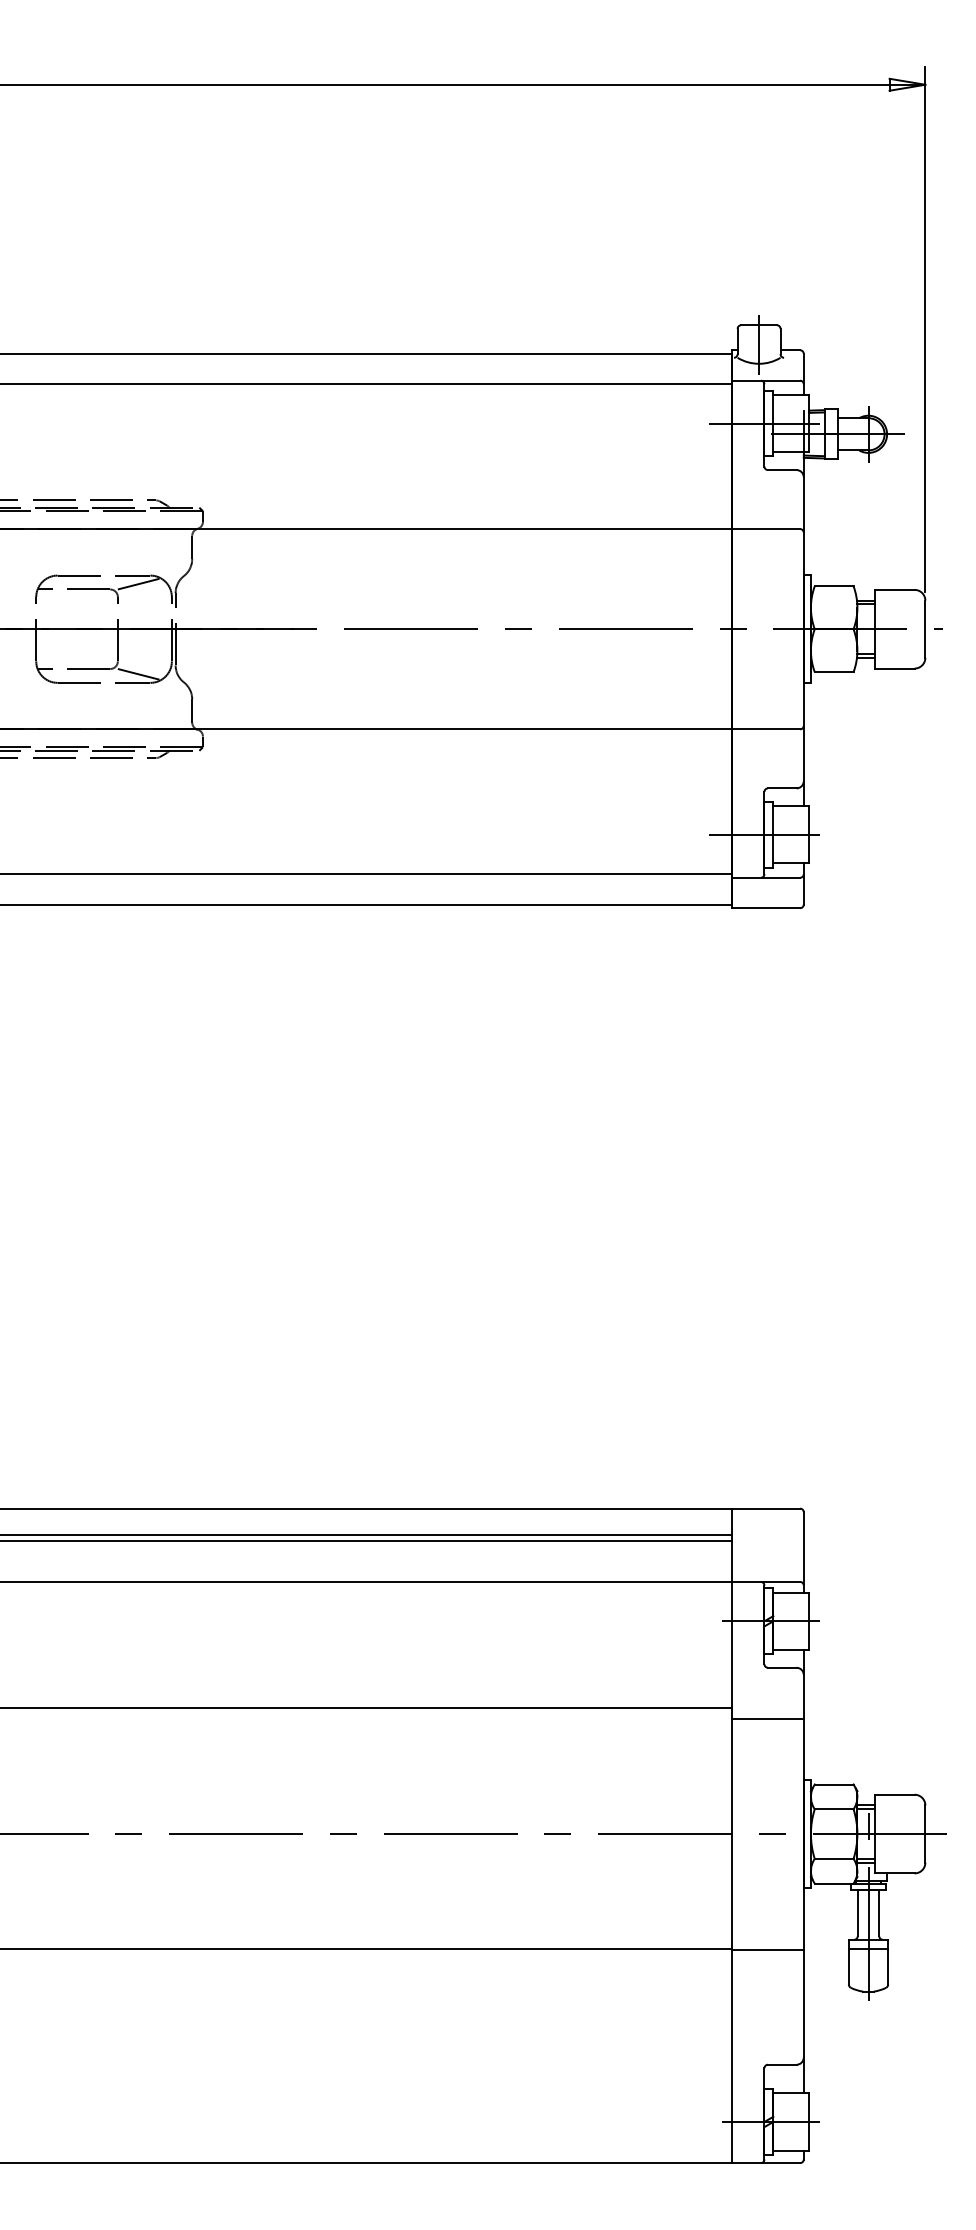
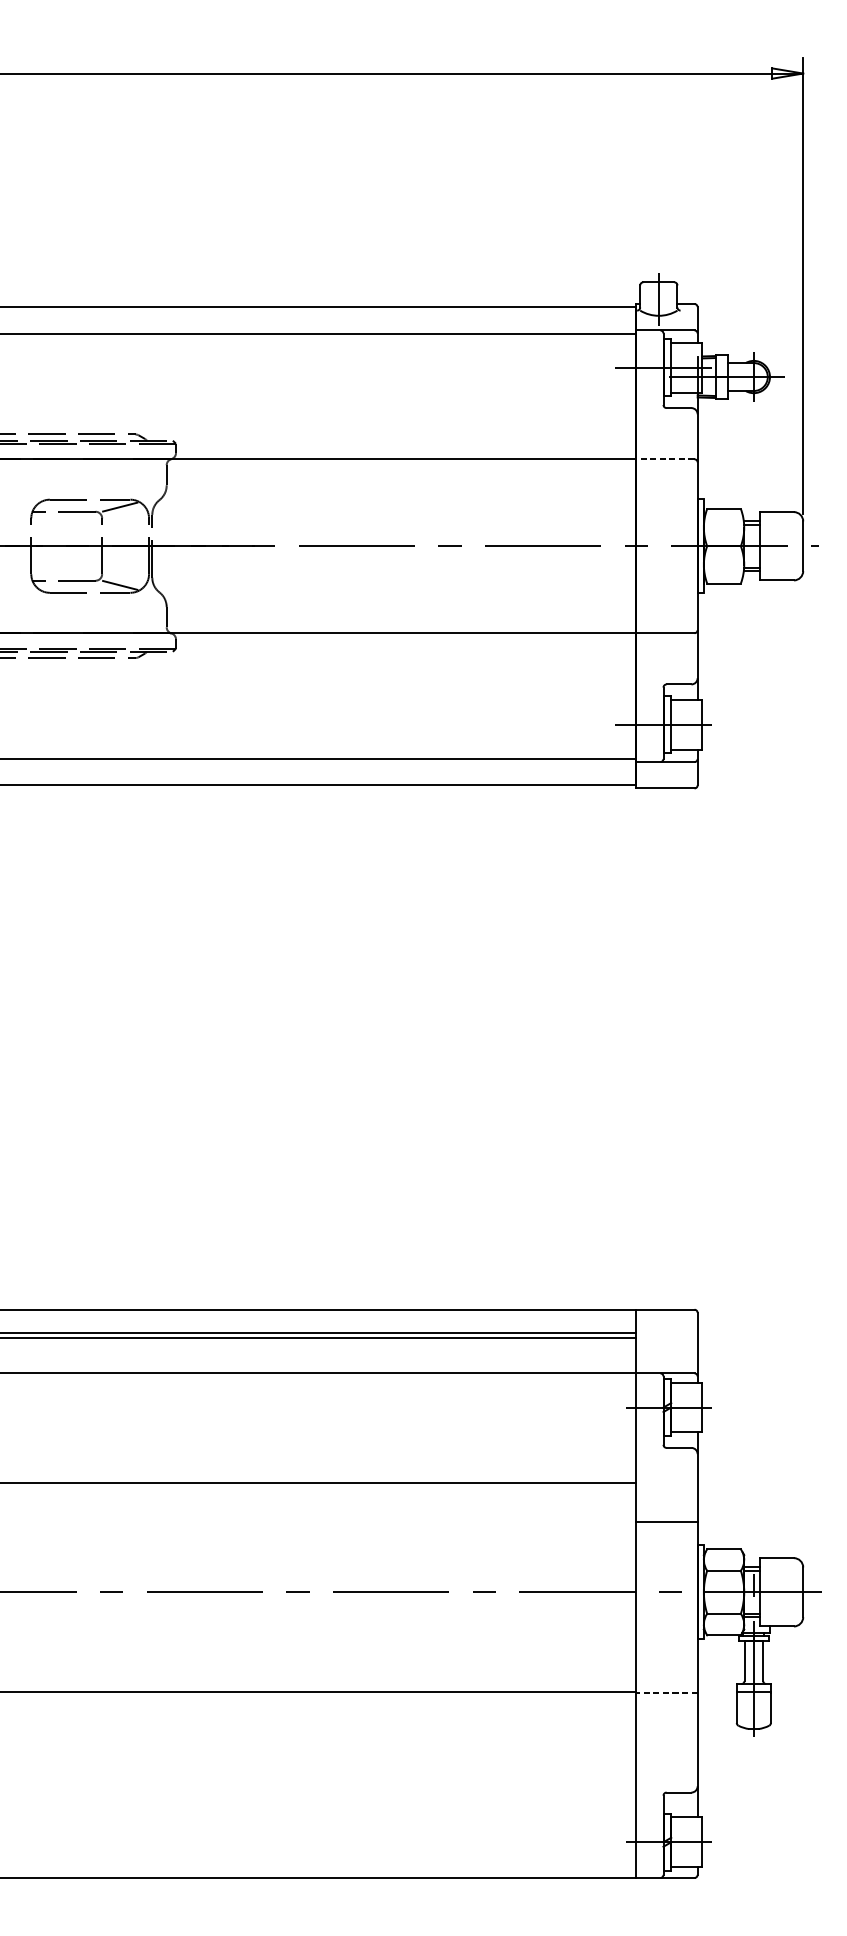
line: (766, 529) -> (665, 459), solid -> dashed
line: (767, 1718) -> (666, 1522), moved
line: (768, 1949) -> (667, 1692), solid -> dashed

